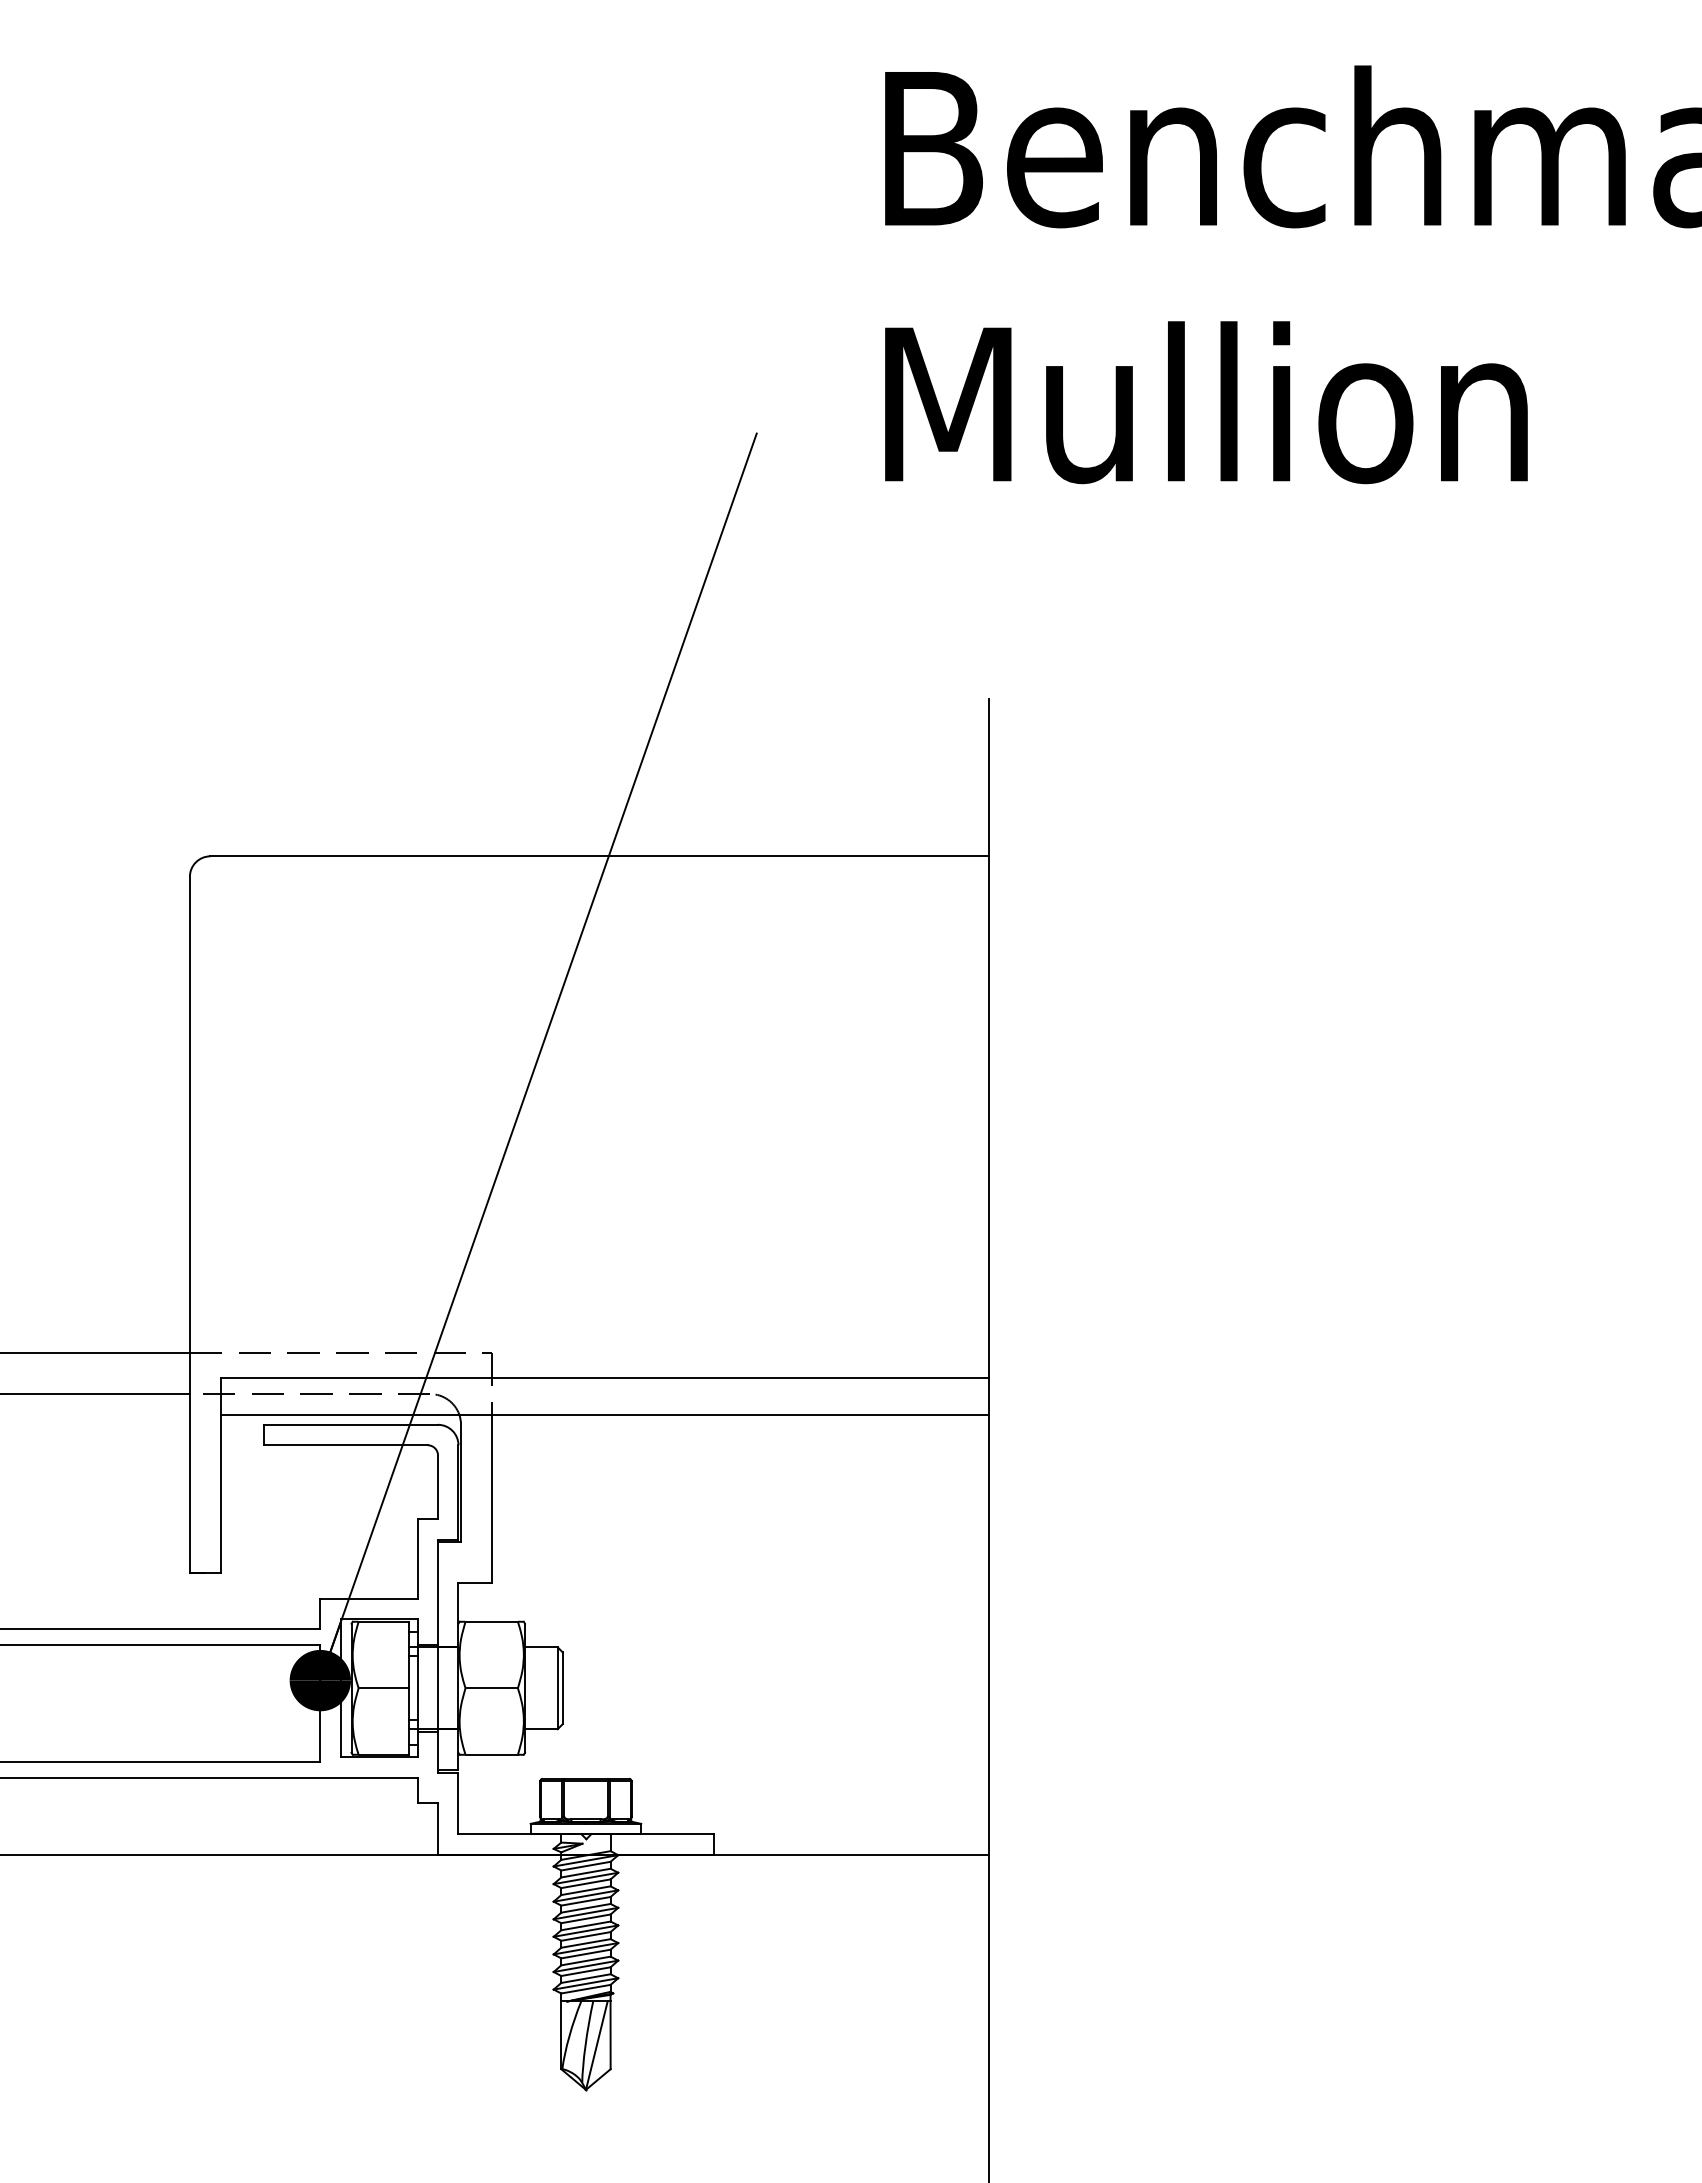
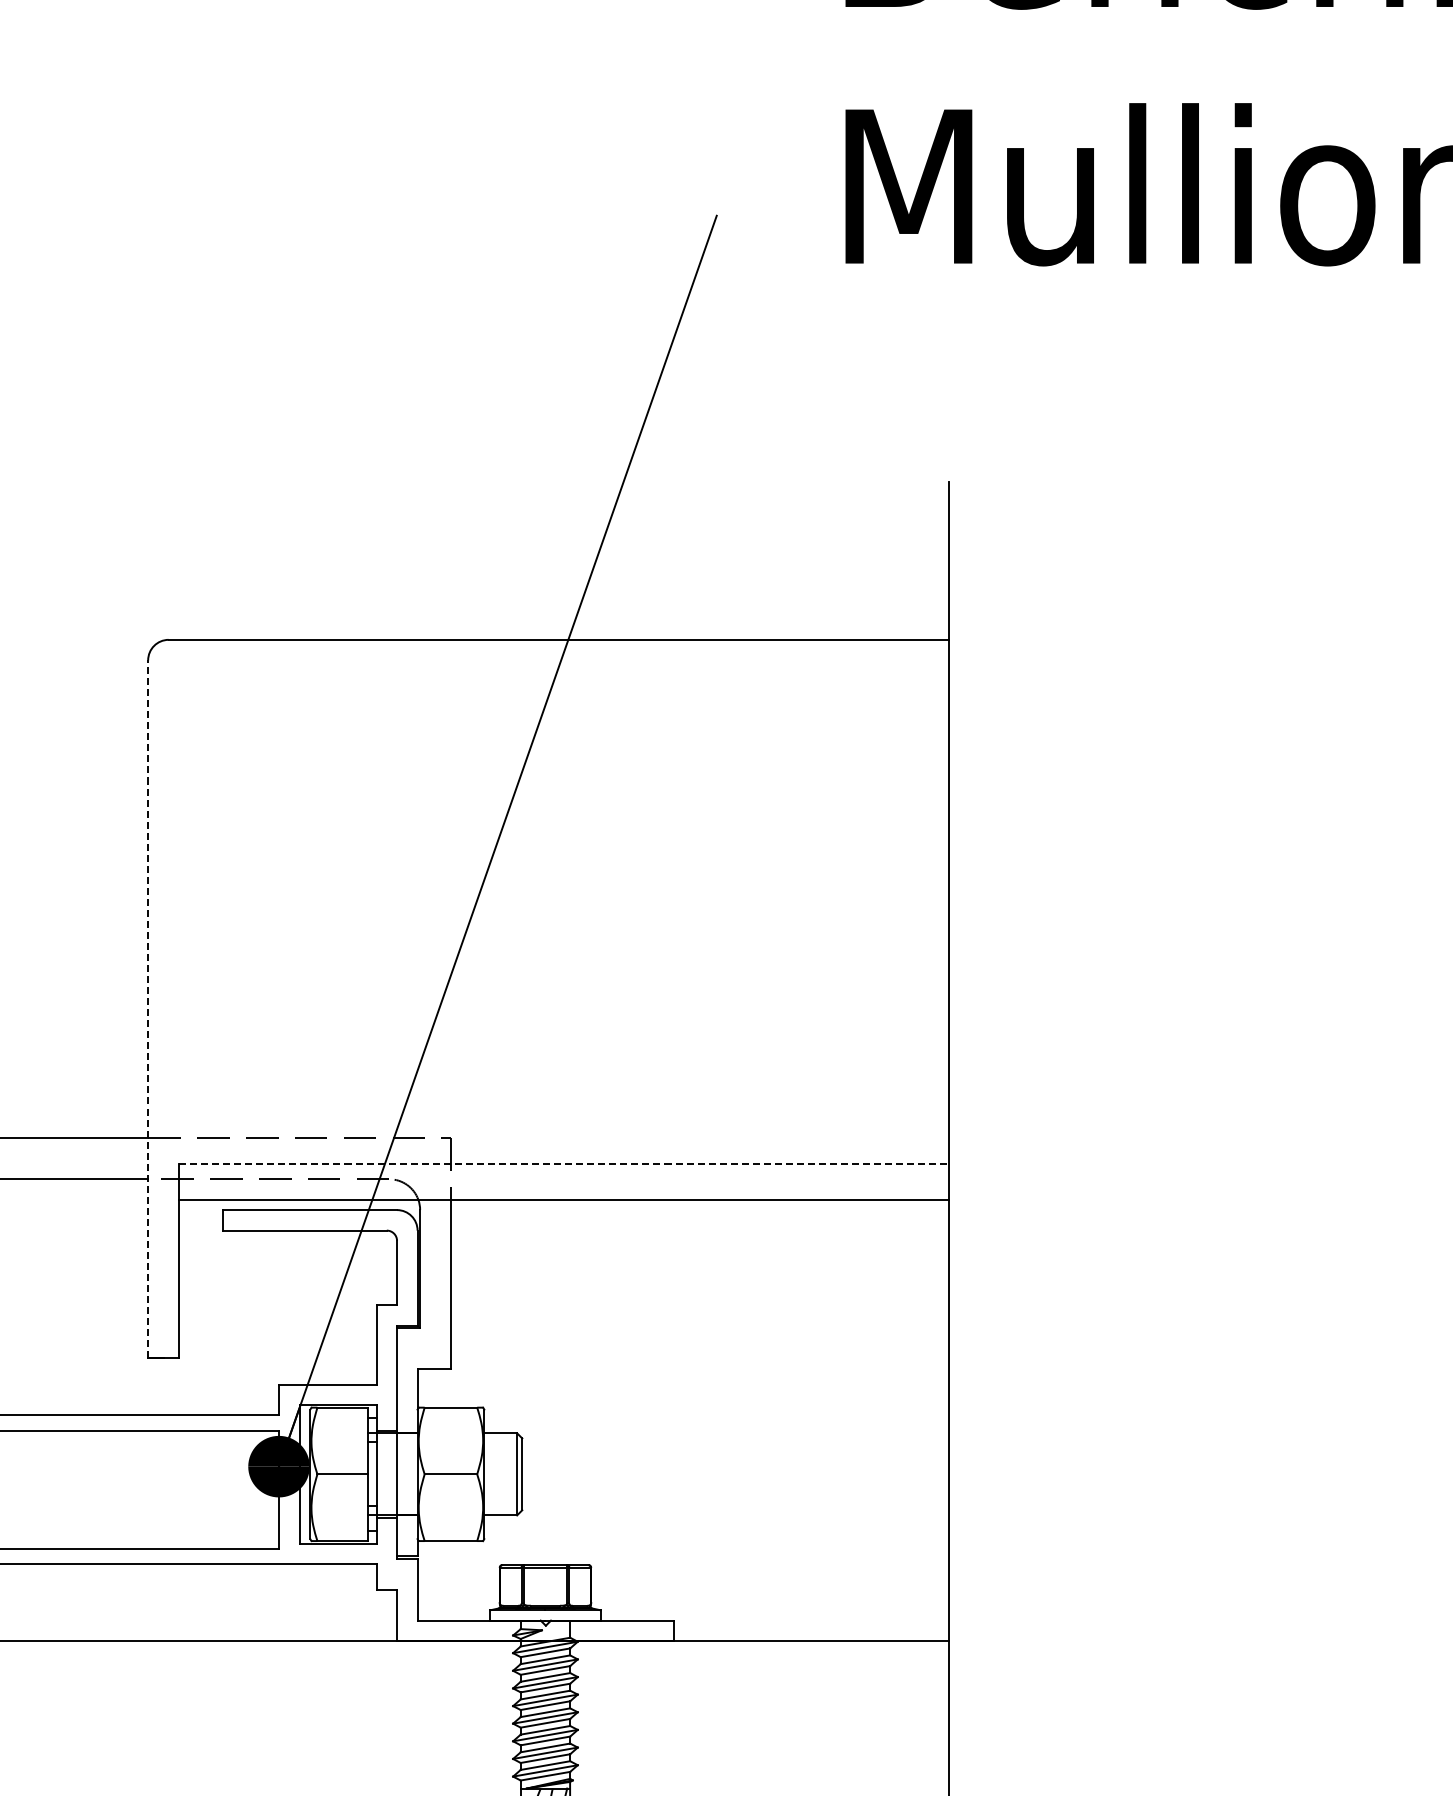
line: (189, 1224) -> (147, 1009), solid -> dashed
line: (605, 1378) -> (565, 1163), solid -> dashed

